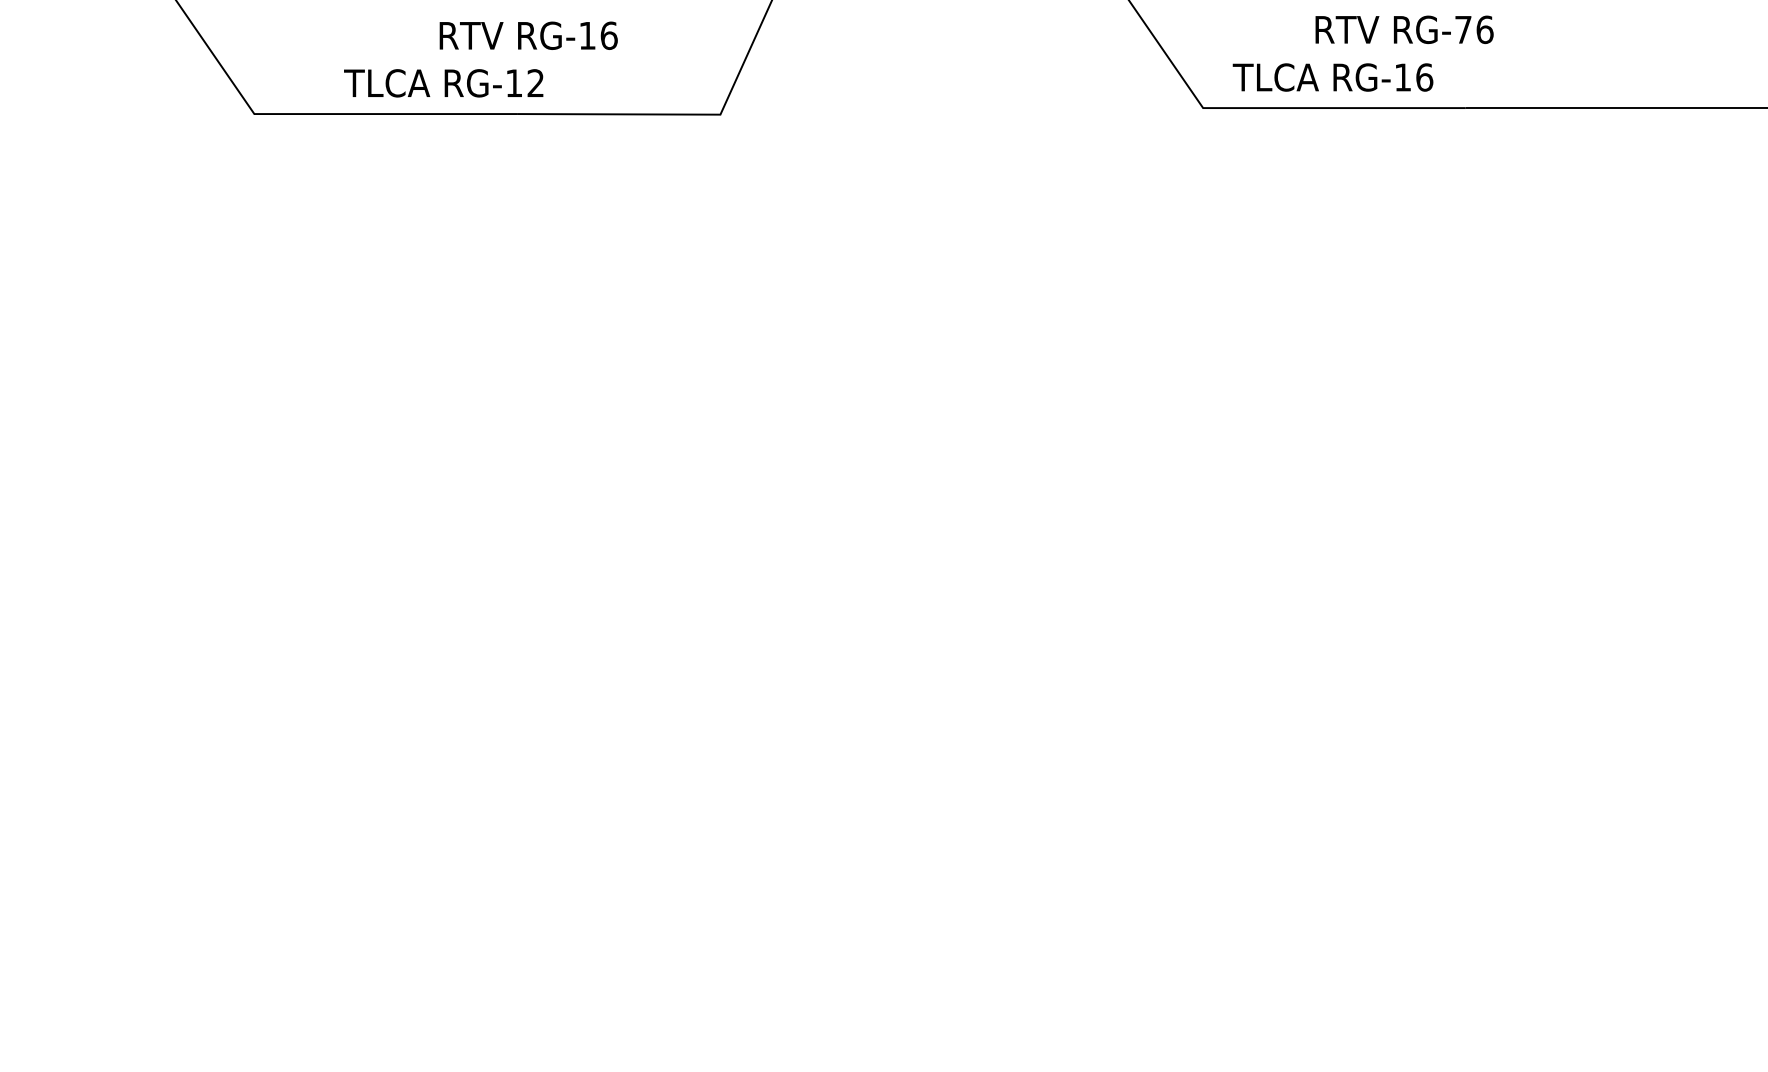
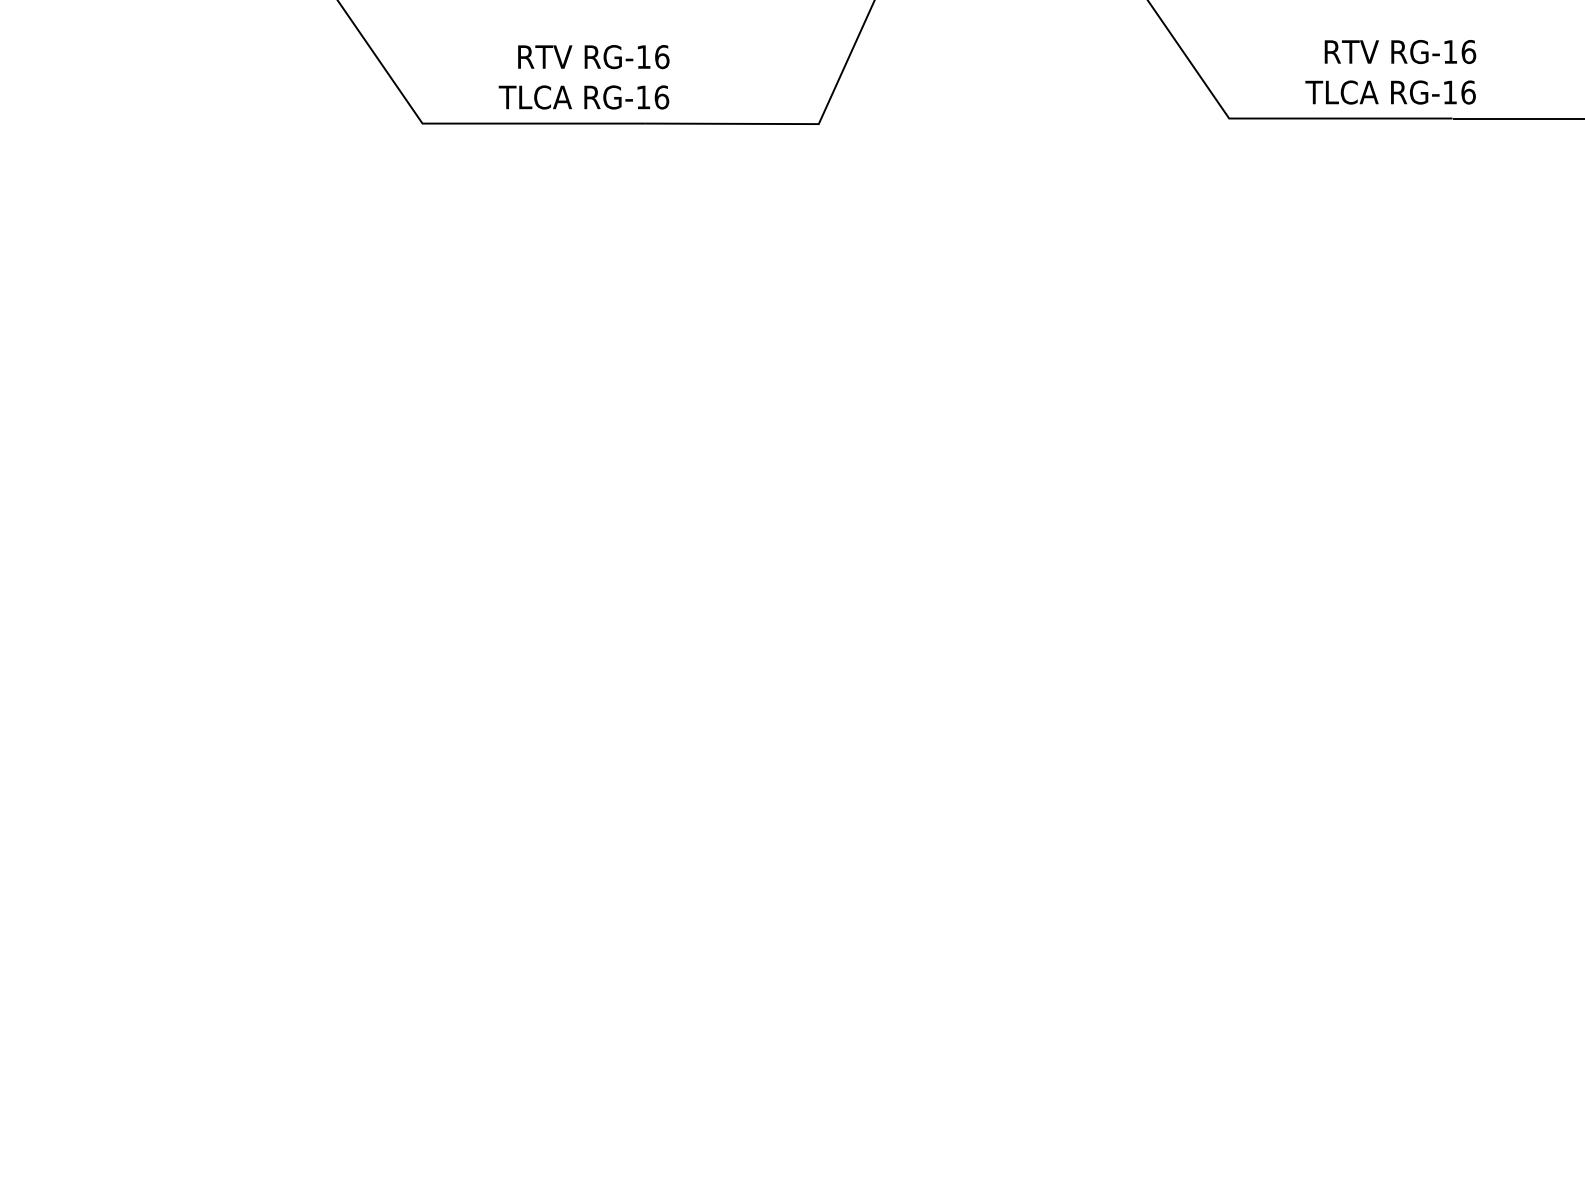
text: (1463, 29) -> (1450, 51), RG-76 -> RG-16
text: (528, 36) -> (593, 57), moved
text: (1332, 77) -> (1390, 92), moved
text: (535, 83) -> (661, 97), RG-12 -> RG-16

